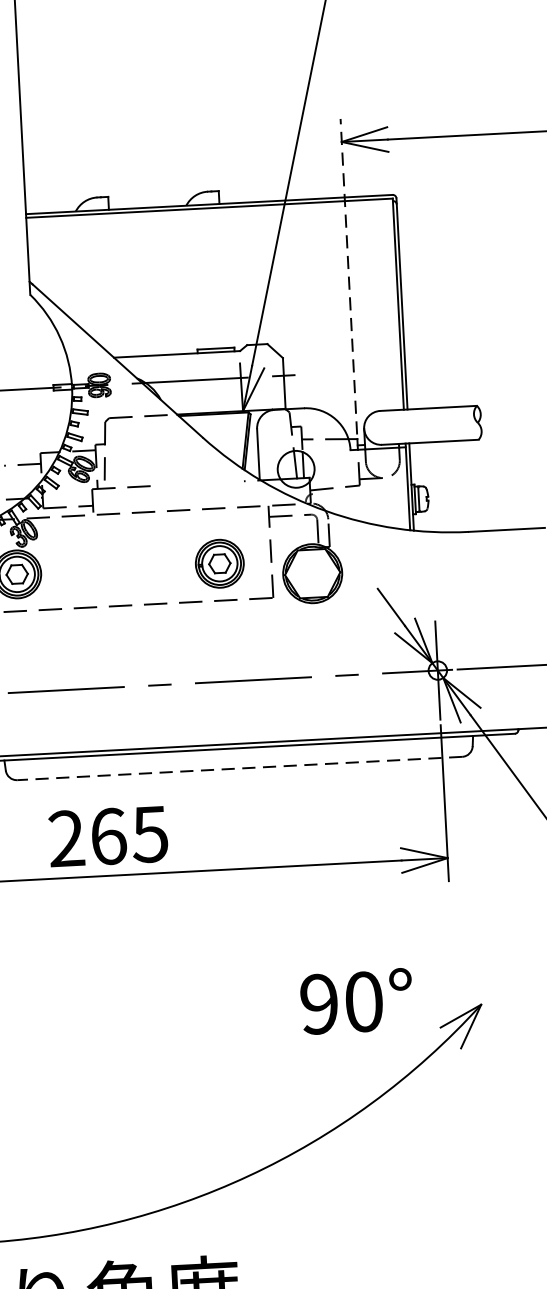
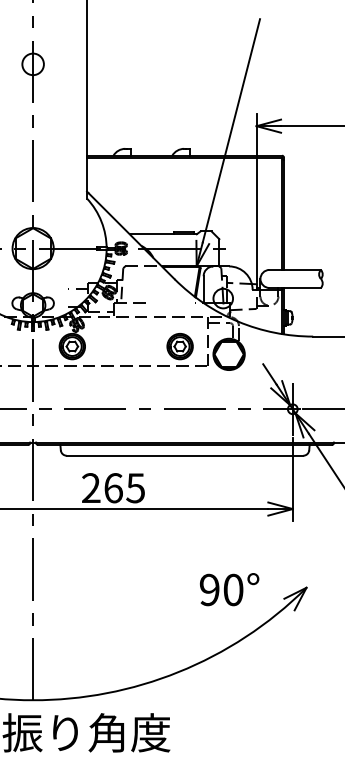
line: (348, 276) -> (256, 197), dashed -> solid
line: (238, 768) -> (184, 455), dashed -> solid
text: (356, 1001) -> (229, 589), moved

